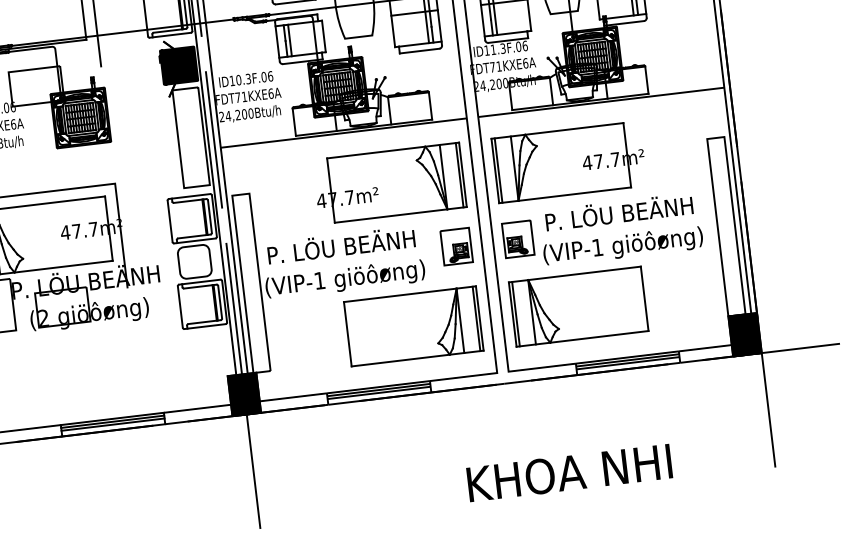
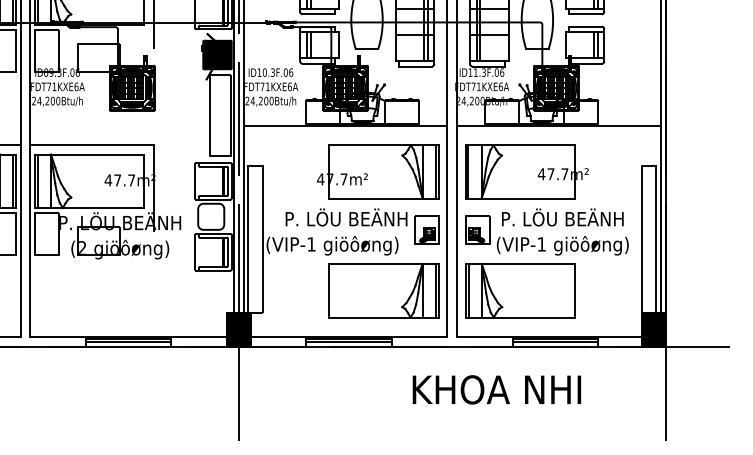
text: (341, 245) -> (346, 217), moved
text: (569, 472) -> (496, 389), moved

